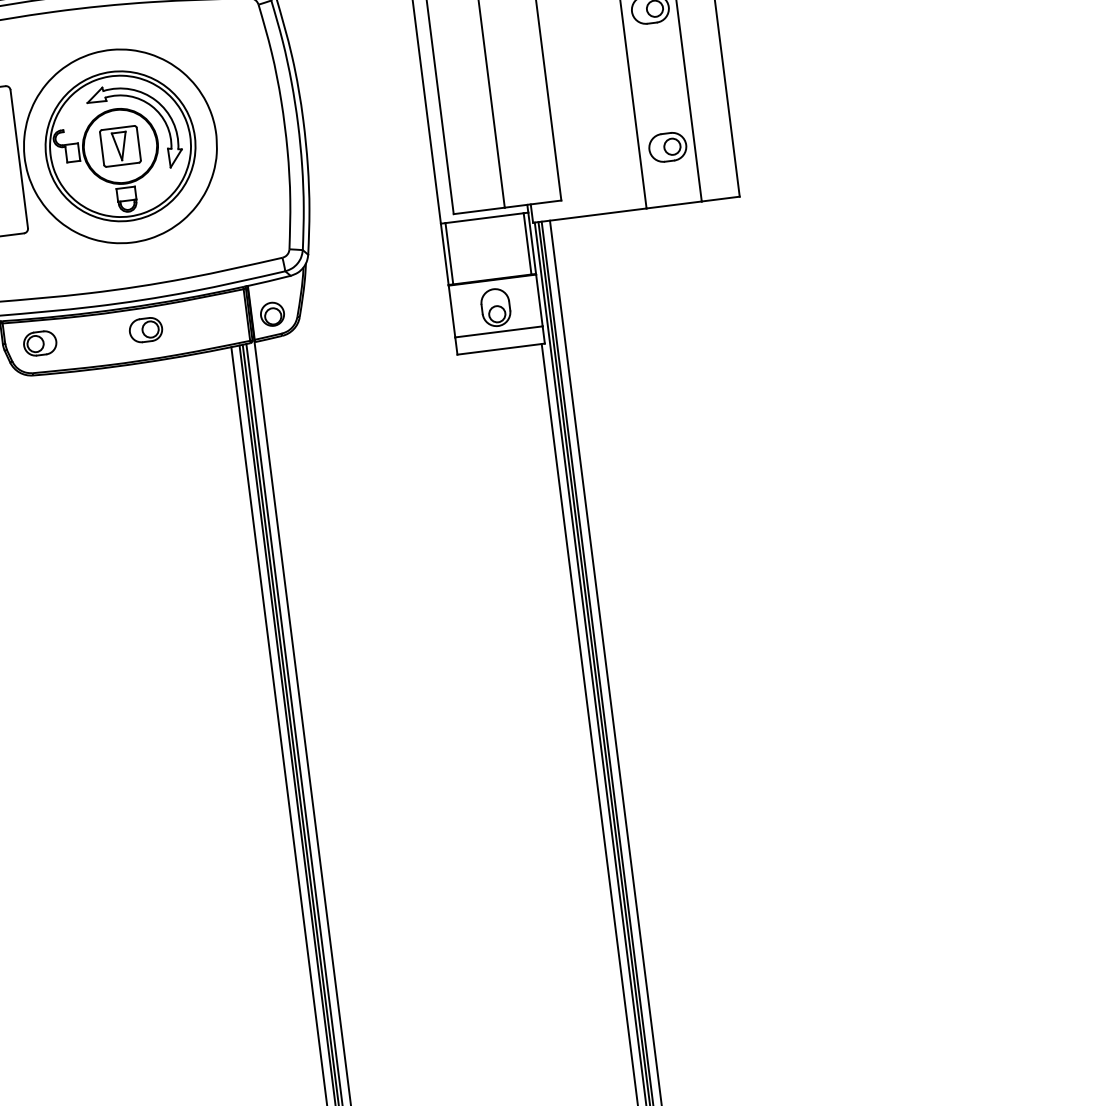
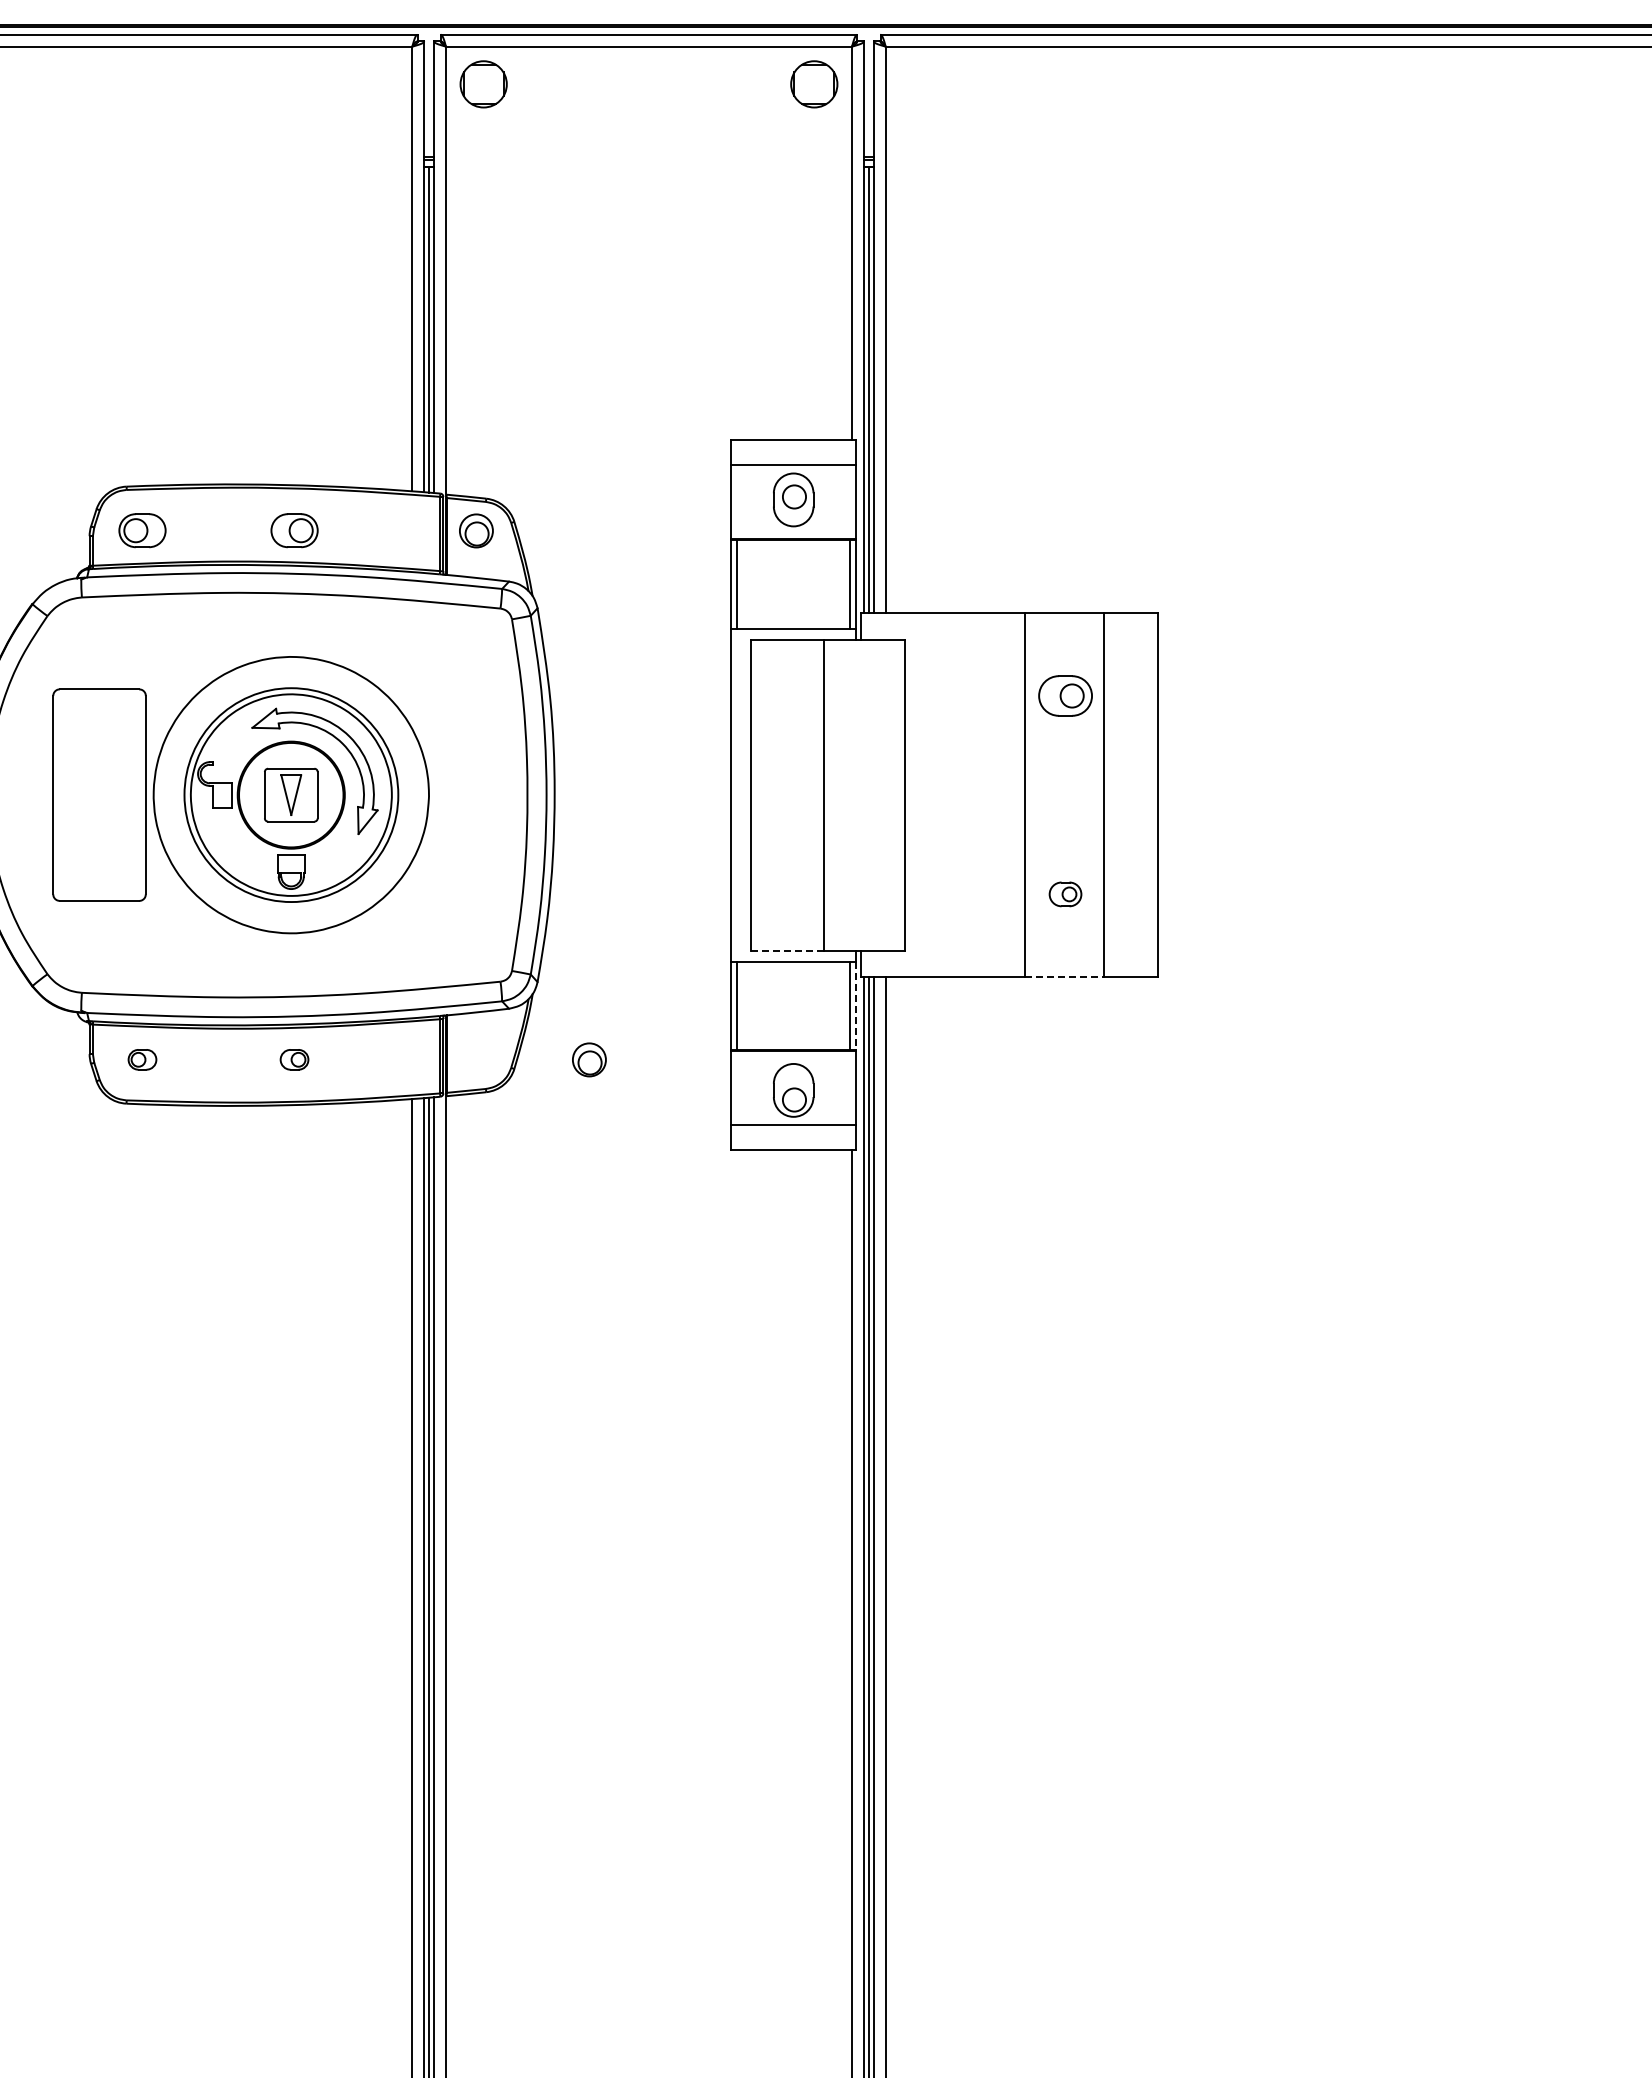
part: (667, 147) -> (1065, 894), size x0.6
line: (674, 205) -> (1064, 977), solid -> dashed
line: (479, 210) -> (787, 950), solid -> dashed
line: (532, 243) -> (856, 1006), solid -> dashed
part: (272, 314) -> (589, 1059), moved
part: (145, 330) -> (294, 1059), size x0.6
part: (40, 343) -> (142, 1059), size x0.6

